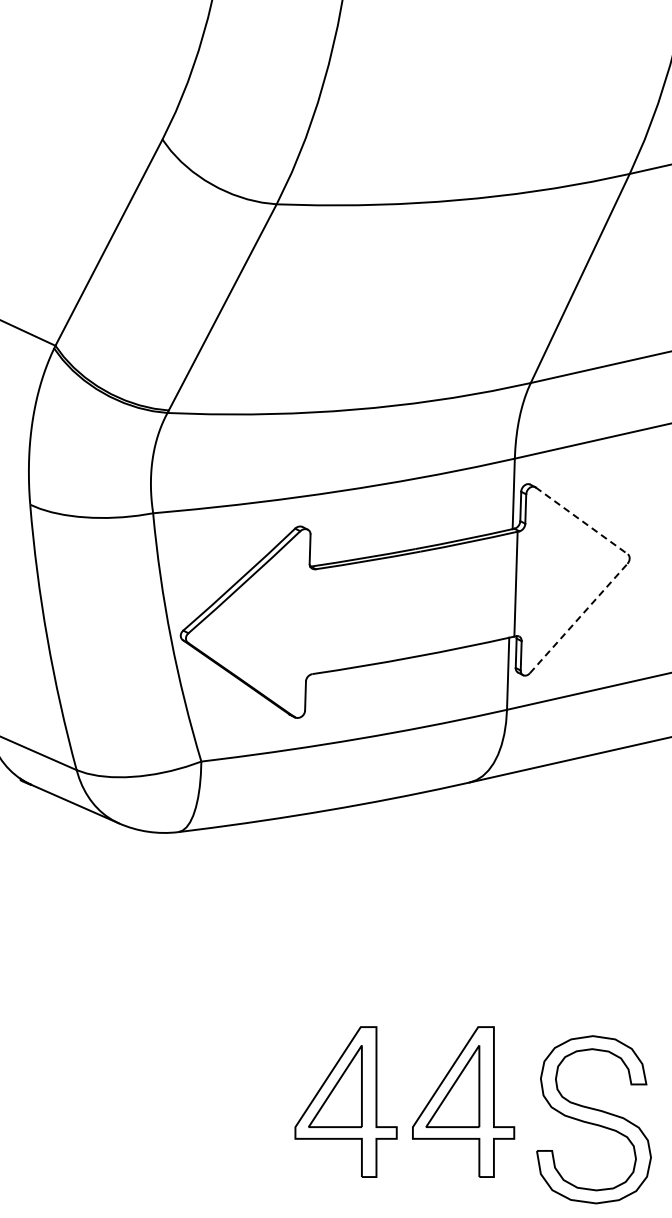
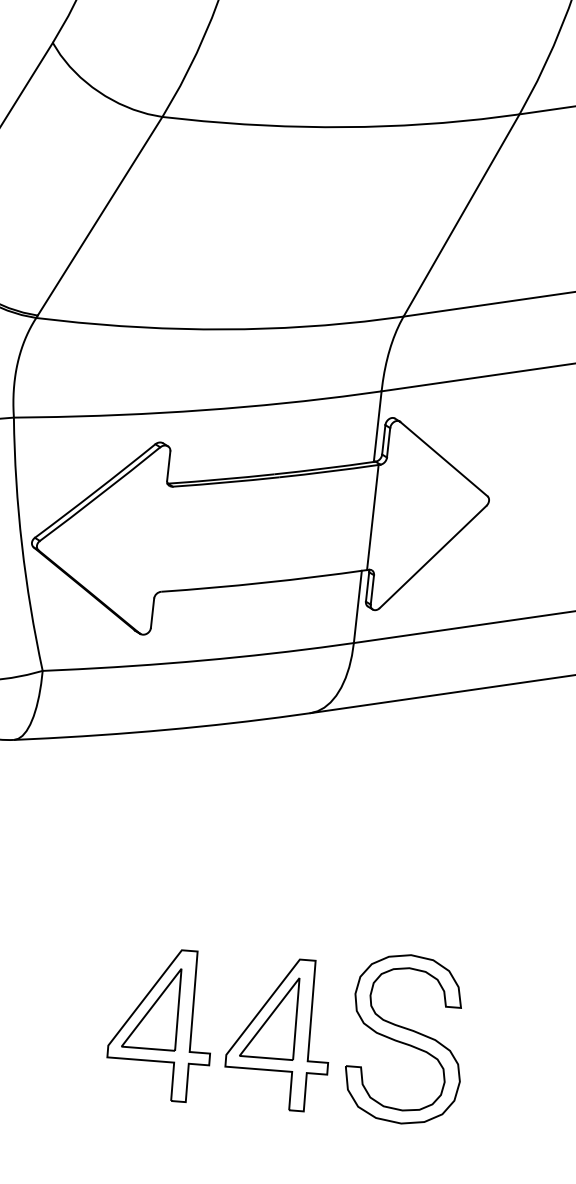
line: (581, 520) -> (443, 458), dashed -> solid
line: (579, 618) -> (433, 557), dashed -> solid
part: (593, 1119) -> (405, 1038), moved

